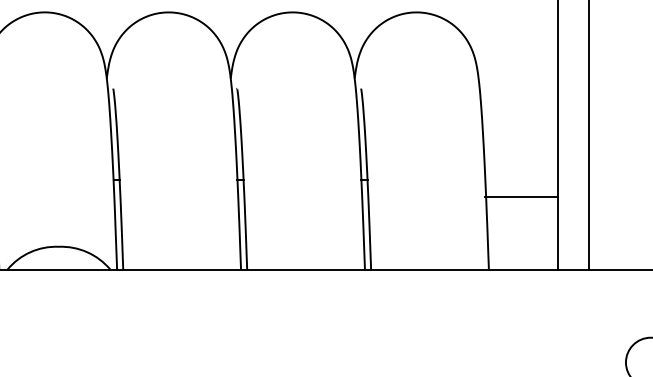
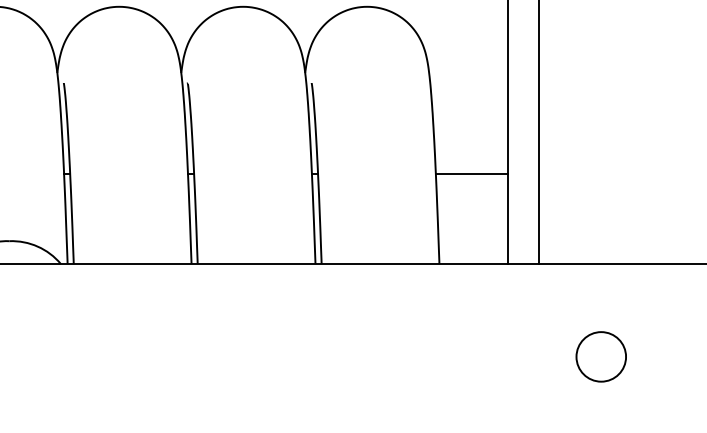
line: (520, 197) -> (471, 174), moved

